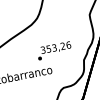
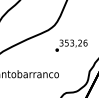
text: (54, 50) -> (71, 45), moved

